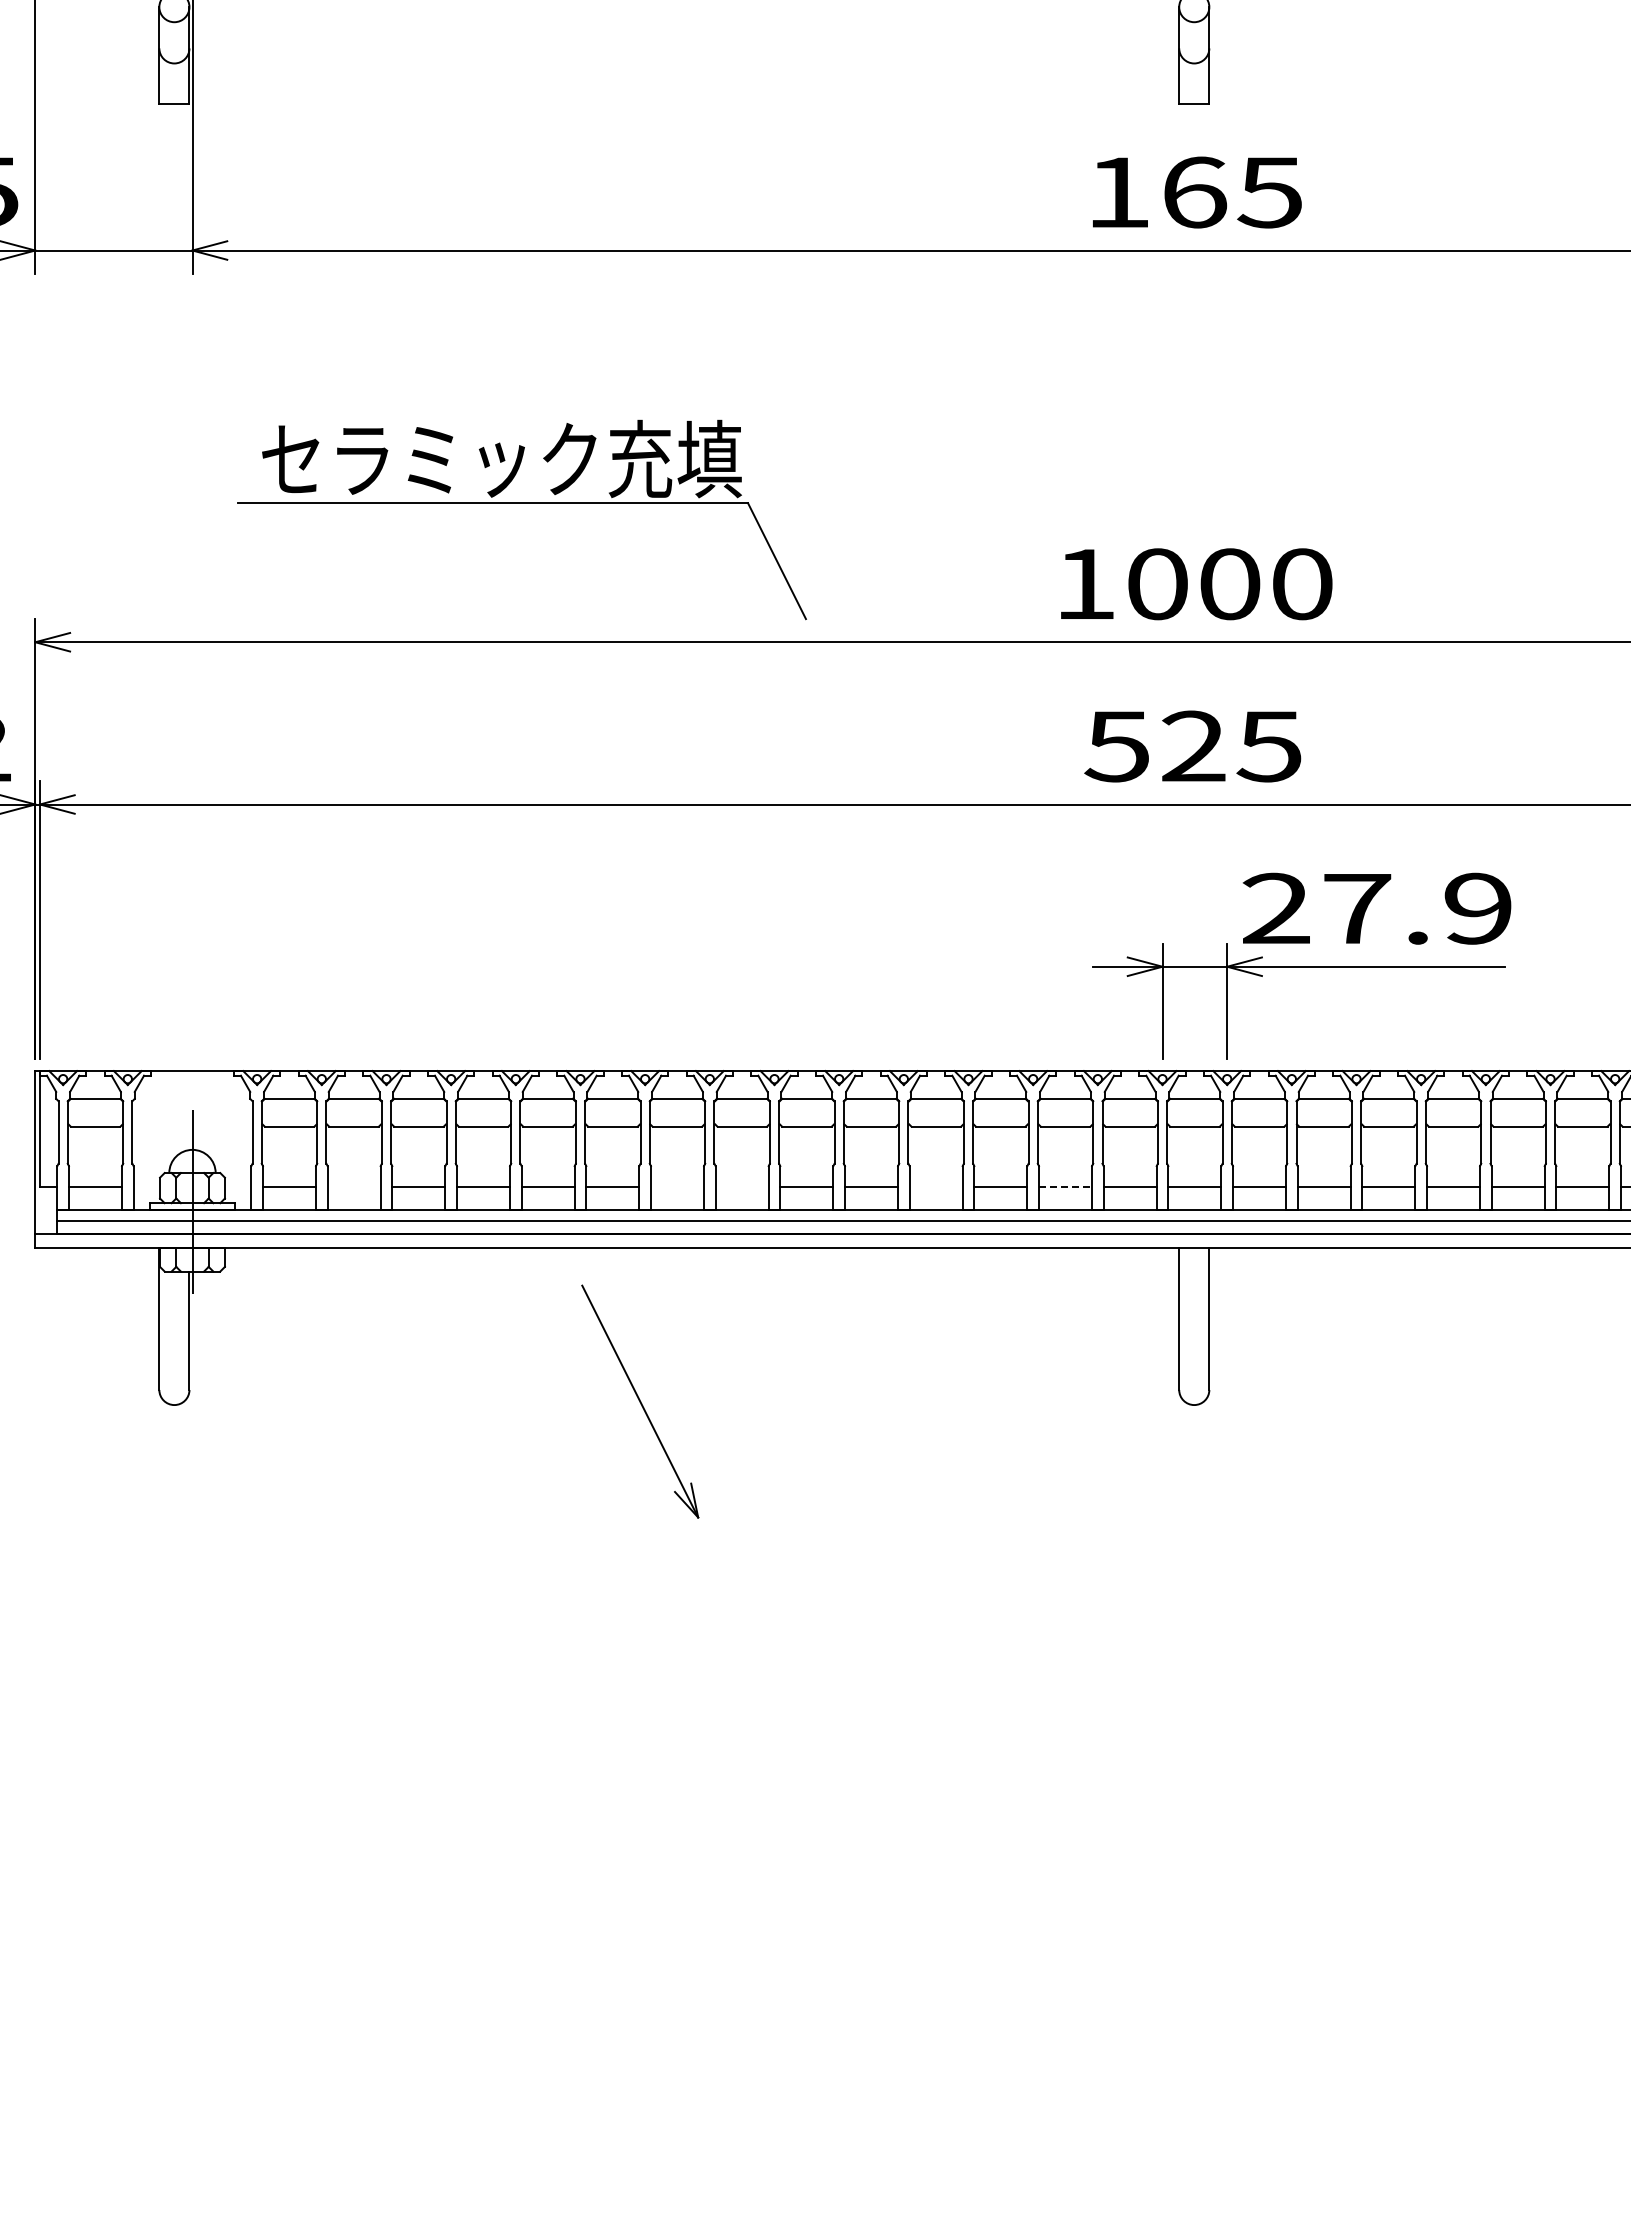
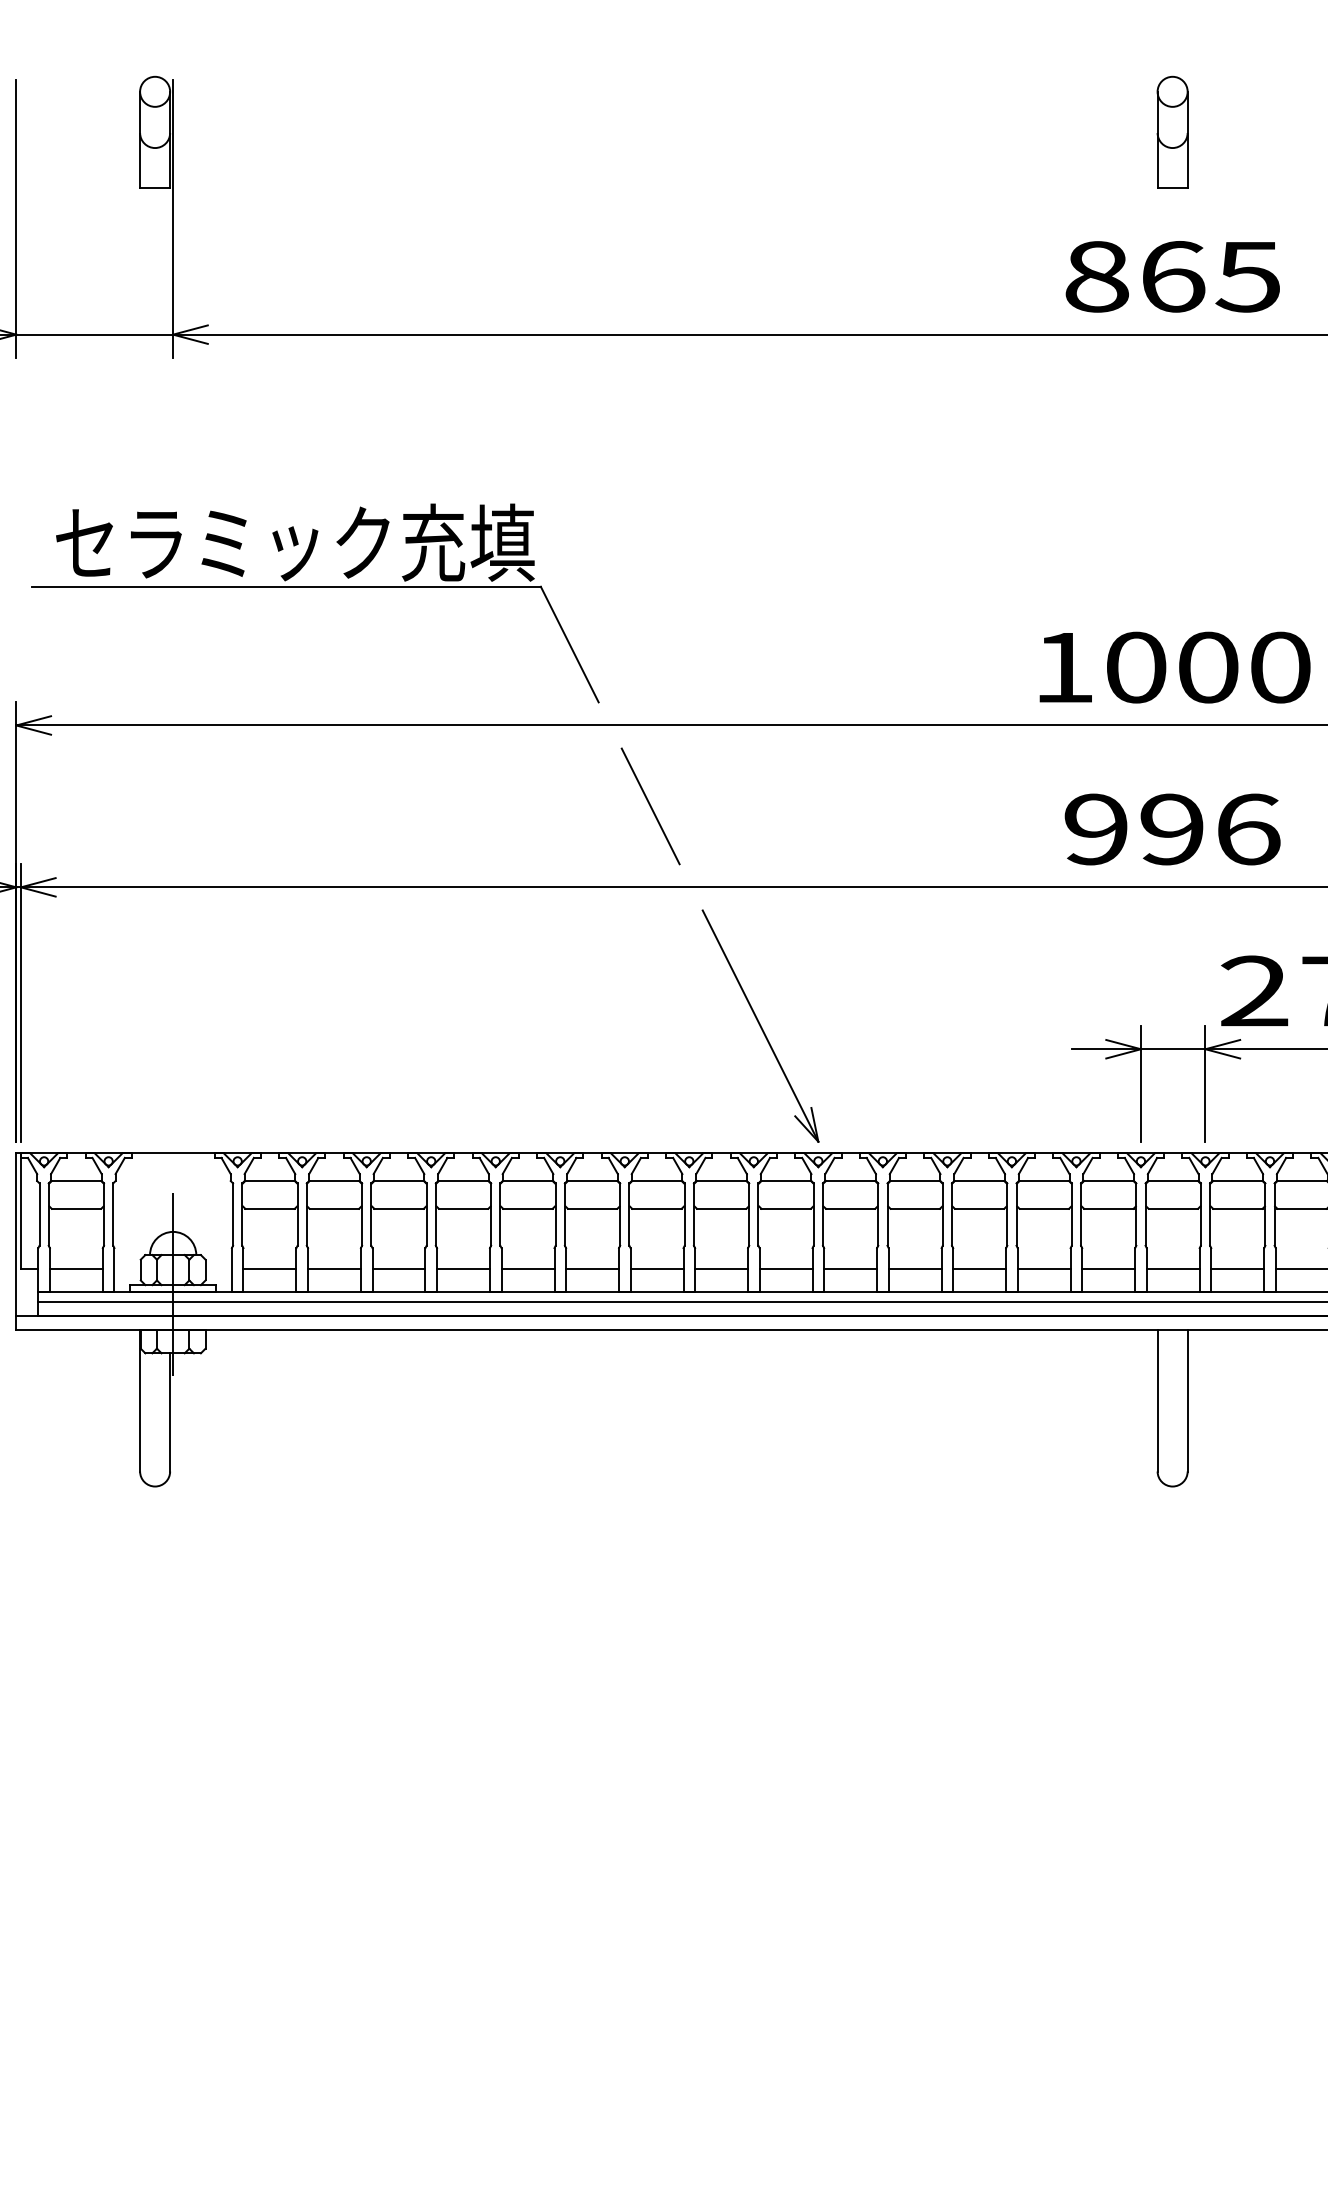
text: (1118, 192) -> (1097, 276), 165 -> 865
part: (521, 503) -> (314, 587), moved
line: (671, 723) -> (651, 806), added
text: (1193, 746) -> (1171, 829), 525 -> 996
line: (353, 1186) -> (333, 1268), added
line: (677, 1186) -> (657, 1268), added
line: (741, 1186) -> (720, 1268), added
line: (935, 1186) -> (914, 1268), added
line: (1065, 1186) -> (1044, 1268), dashed -> solid
part: (640, 1401) -> (760, 1026), moved

